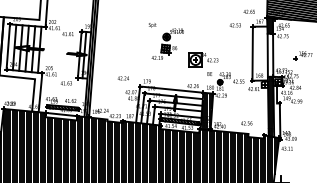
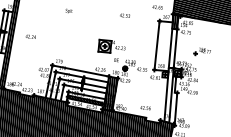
text: (234, 25) -> (124, 15), moved
part: (167, 43) -> (80, 28), removed
text: (122, 78) -> (30, 36), moved
hatch: (271, 106) -> (169, 94), removed

